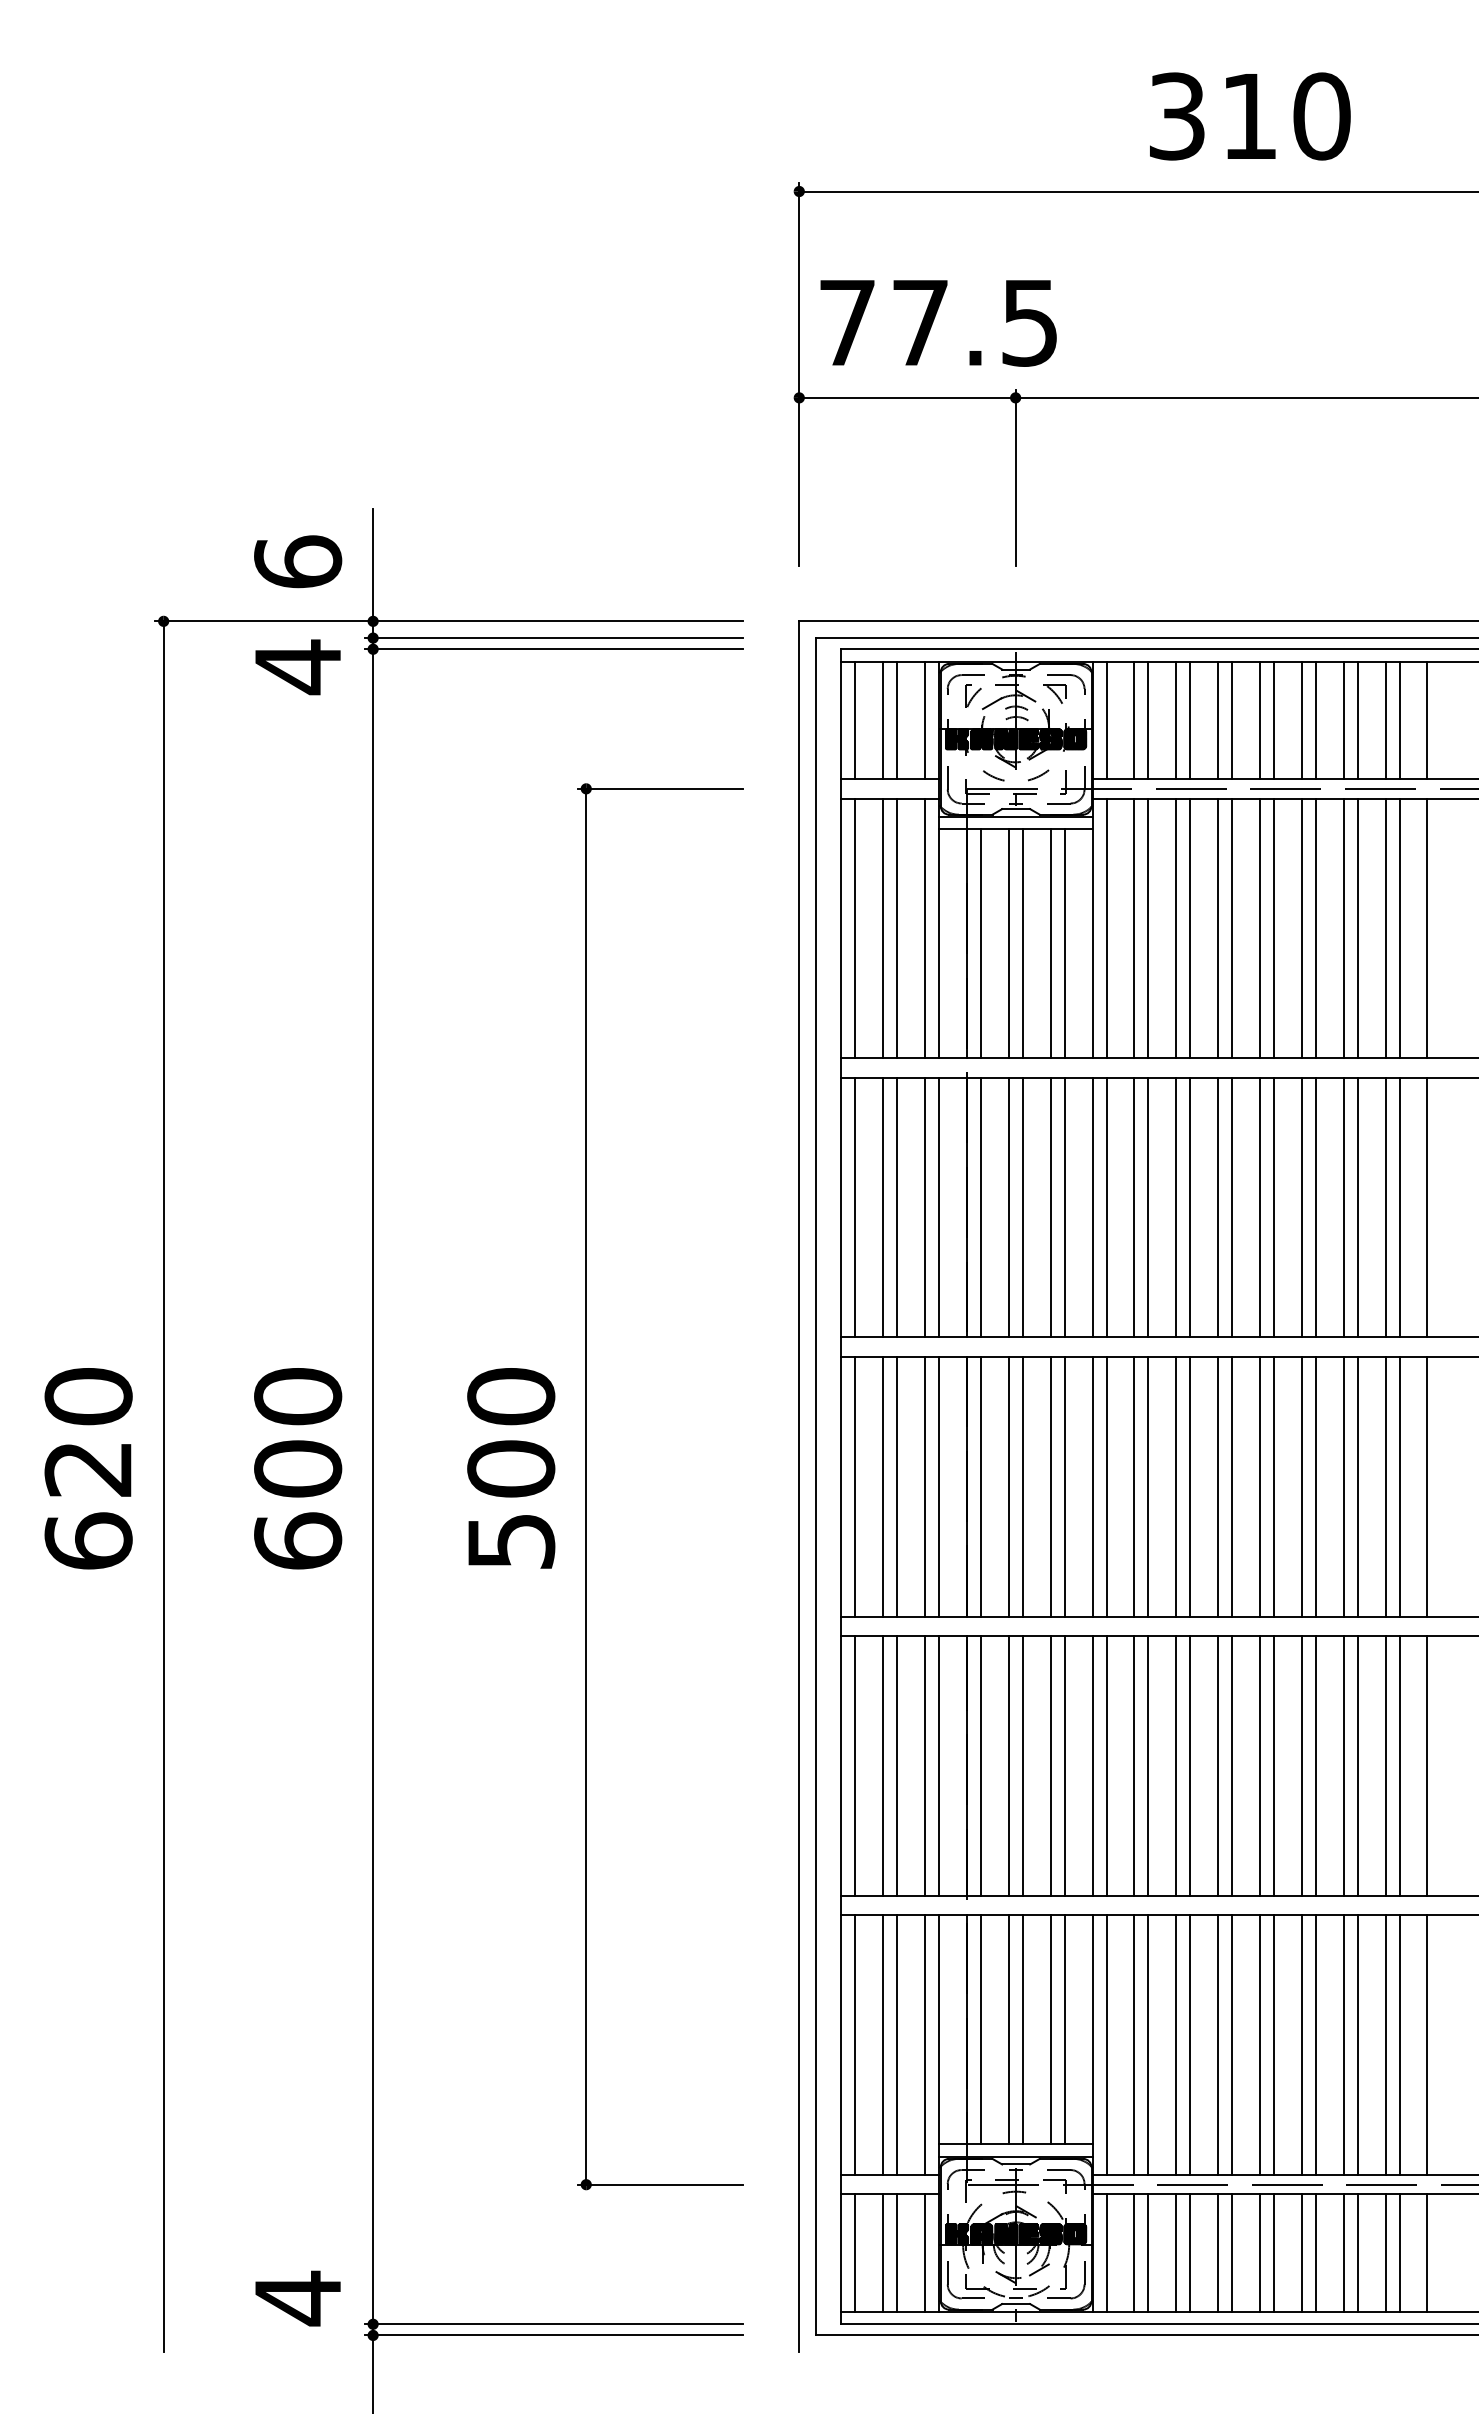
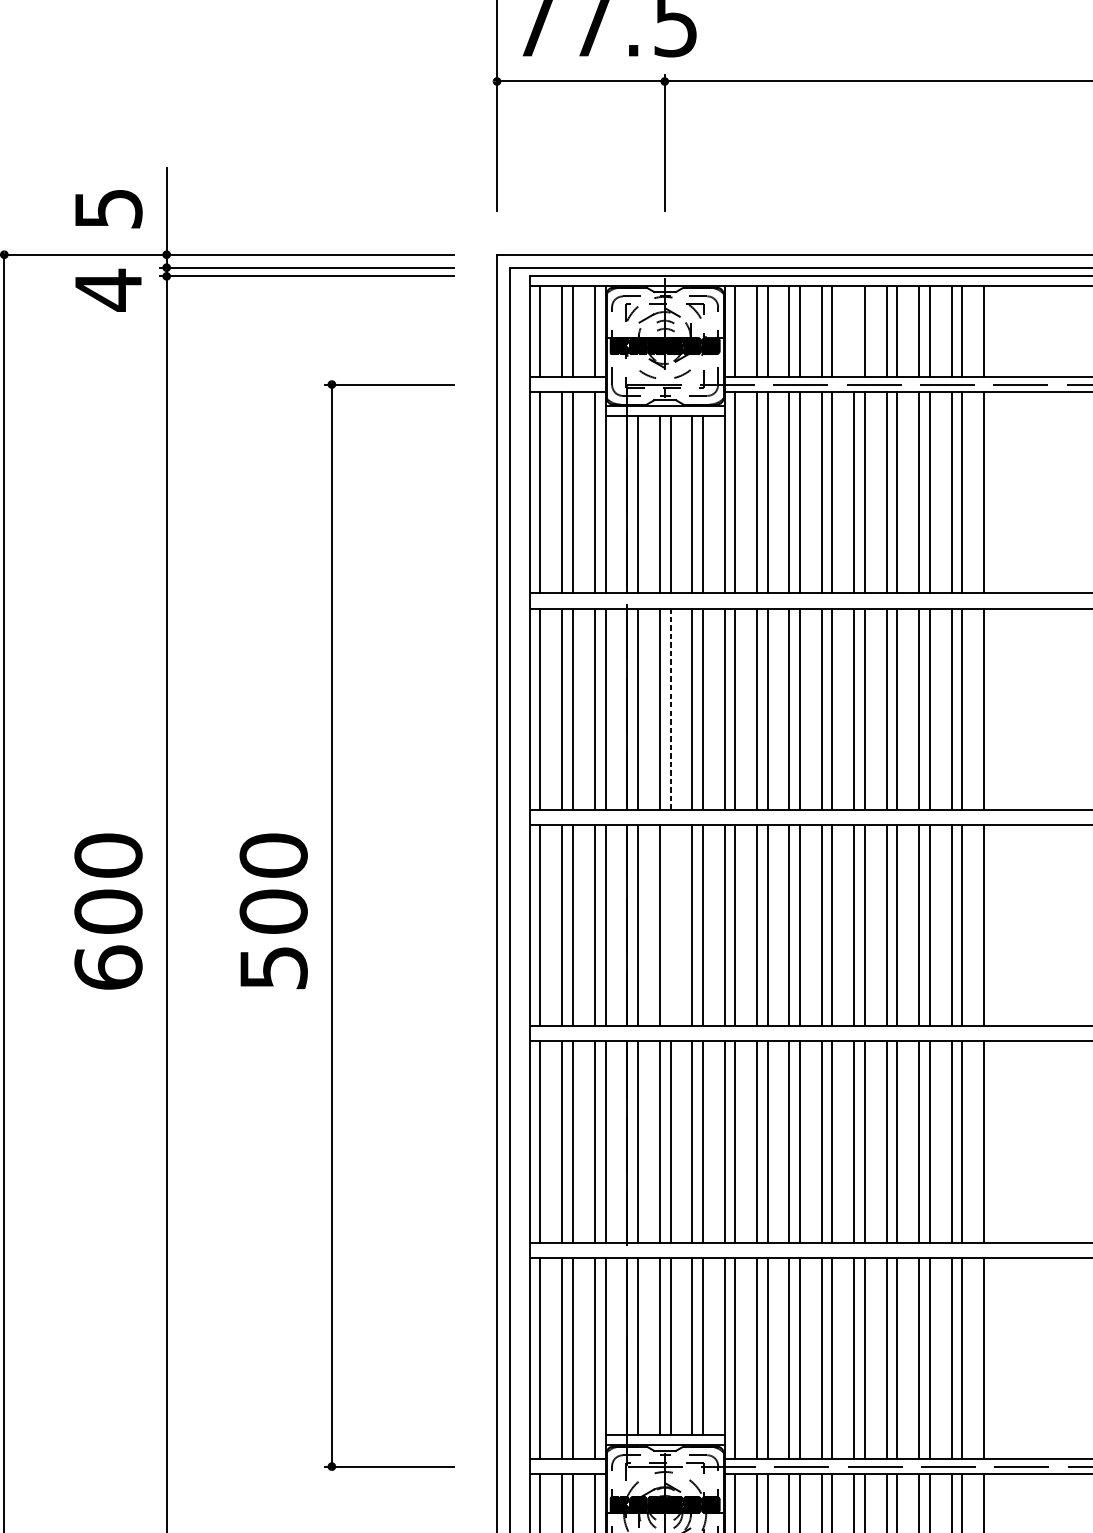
text: (298, 561) -> (108, 208), 6 -> 5
line: (1259, 720) -> (853, 331), removed
line: (1023, 1207) -> (670, 709), solid -> dashed
line: (1023, 1486) -> (670, 925), removed

